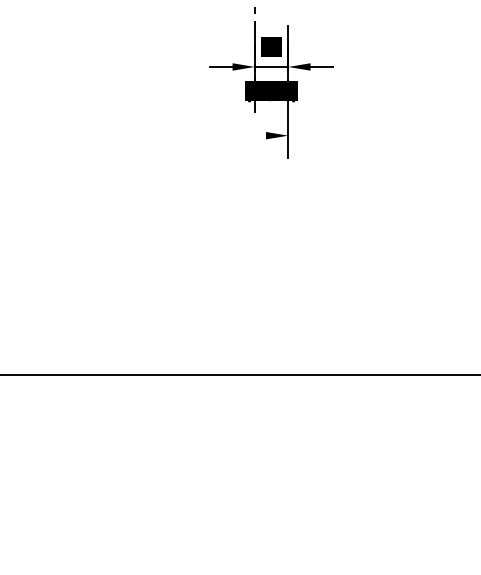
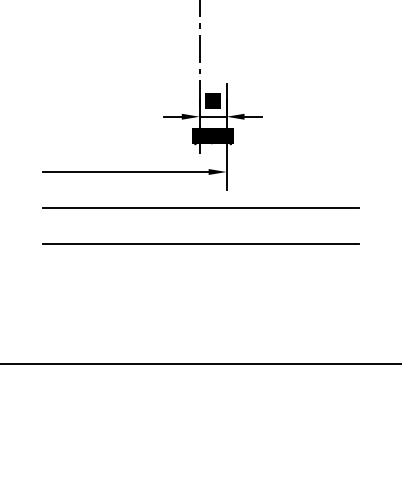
line: (162, 136) -> (125, 172), added
line: (255, 179) -> (200, 207), added
line: (255, 224) -> (200, 243), added

